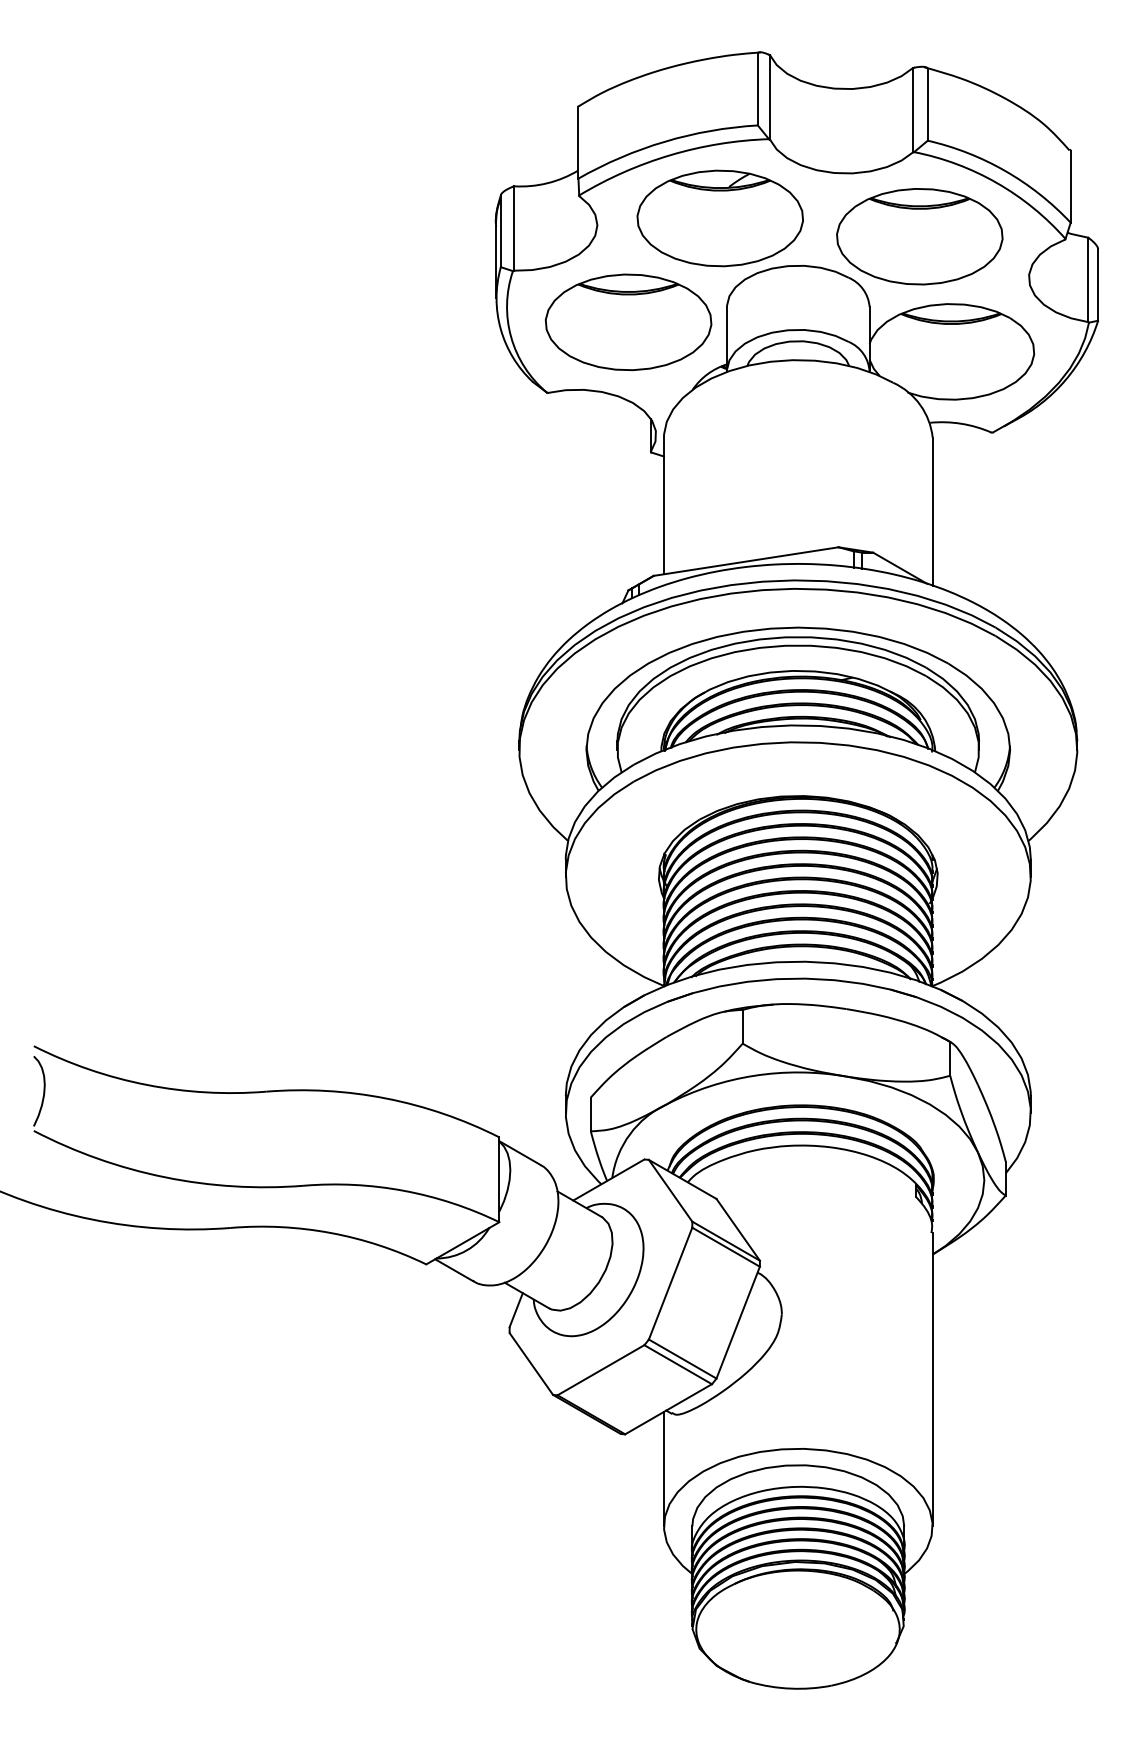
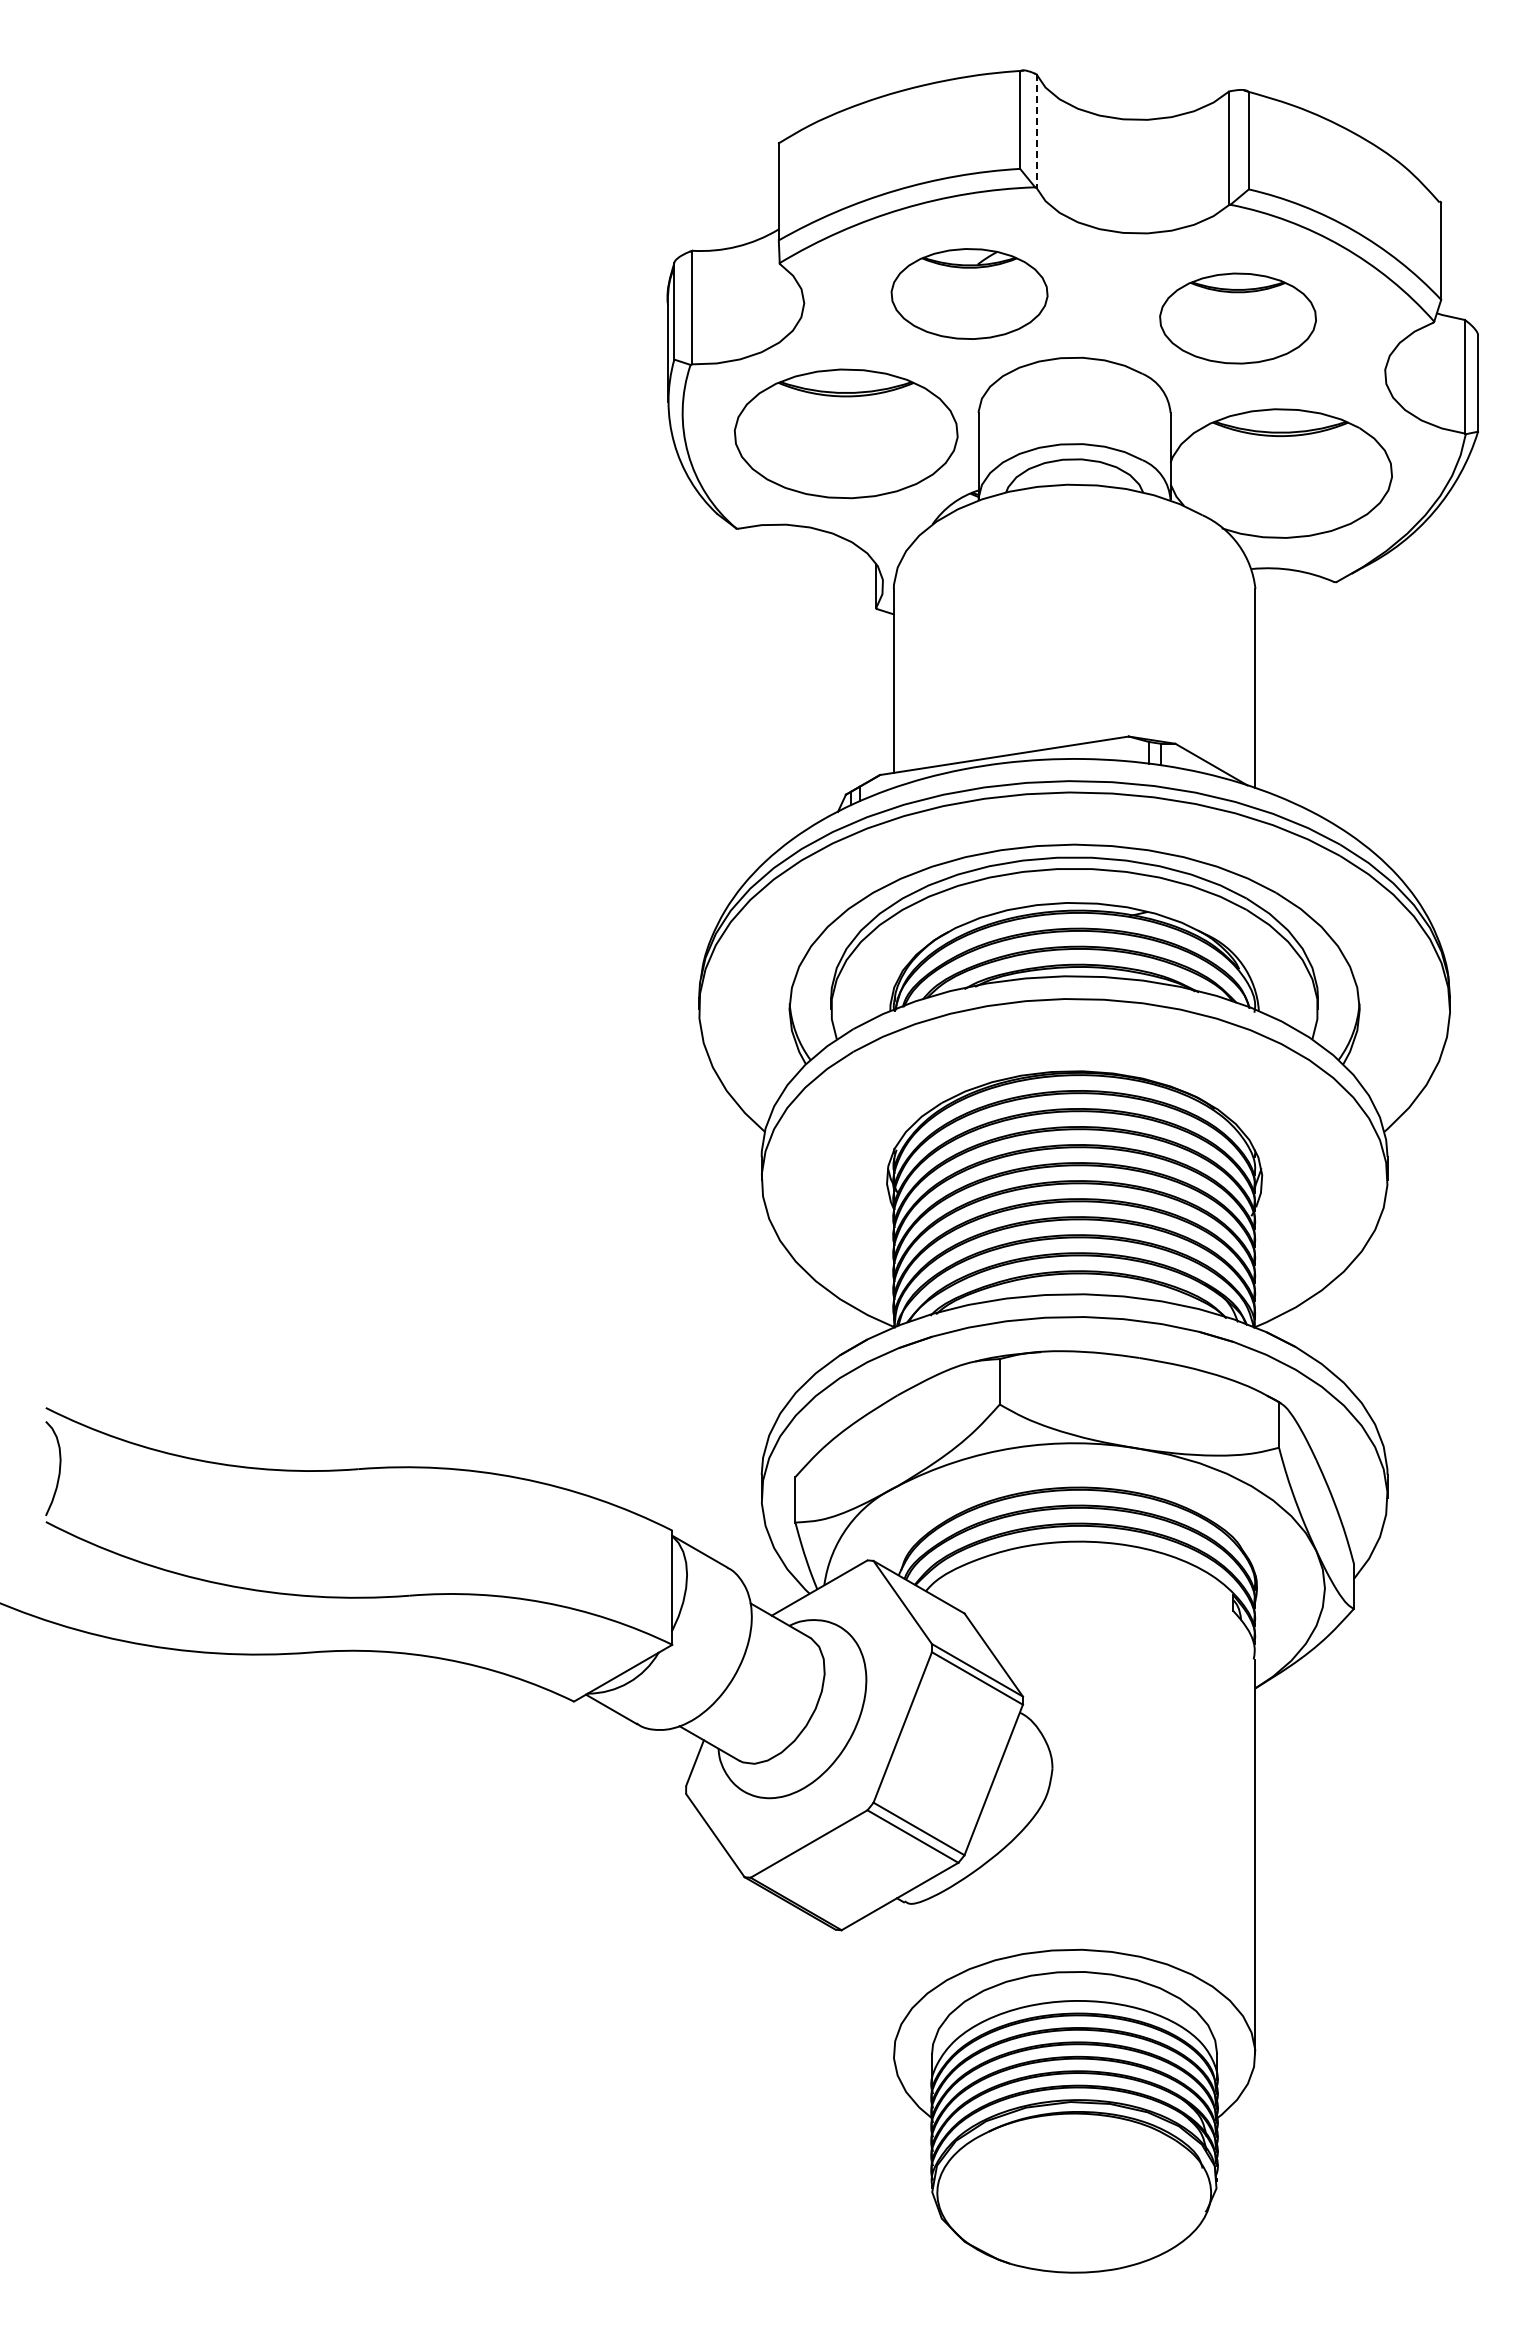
line: (769, 97) -> (1036, 131), solid -> dashed
part: (720, 218) -> (969, 293), size x0.7
part: (919, 236) -> (1237, 318), size x0.7
line: (663, 1469) -> (893, 1977), removed

